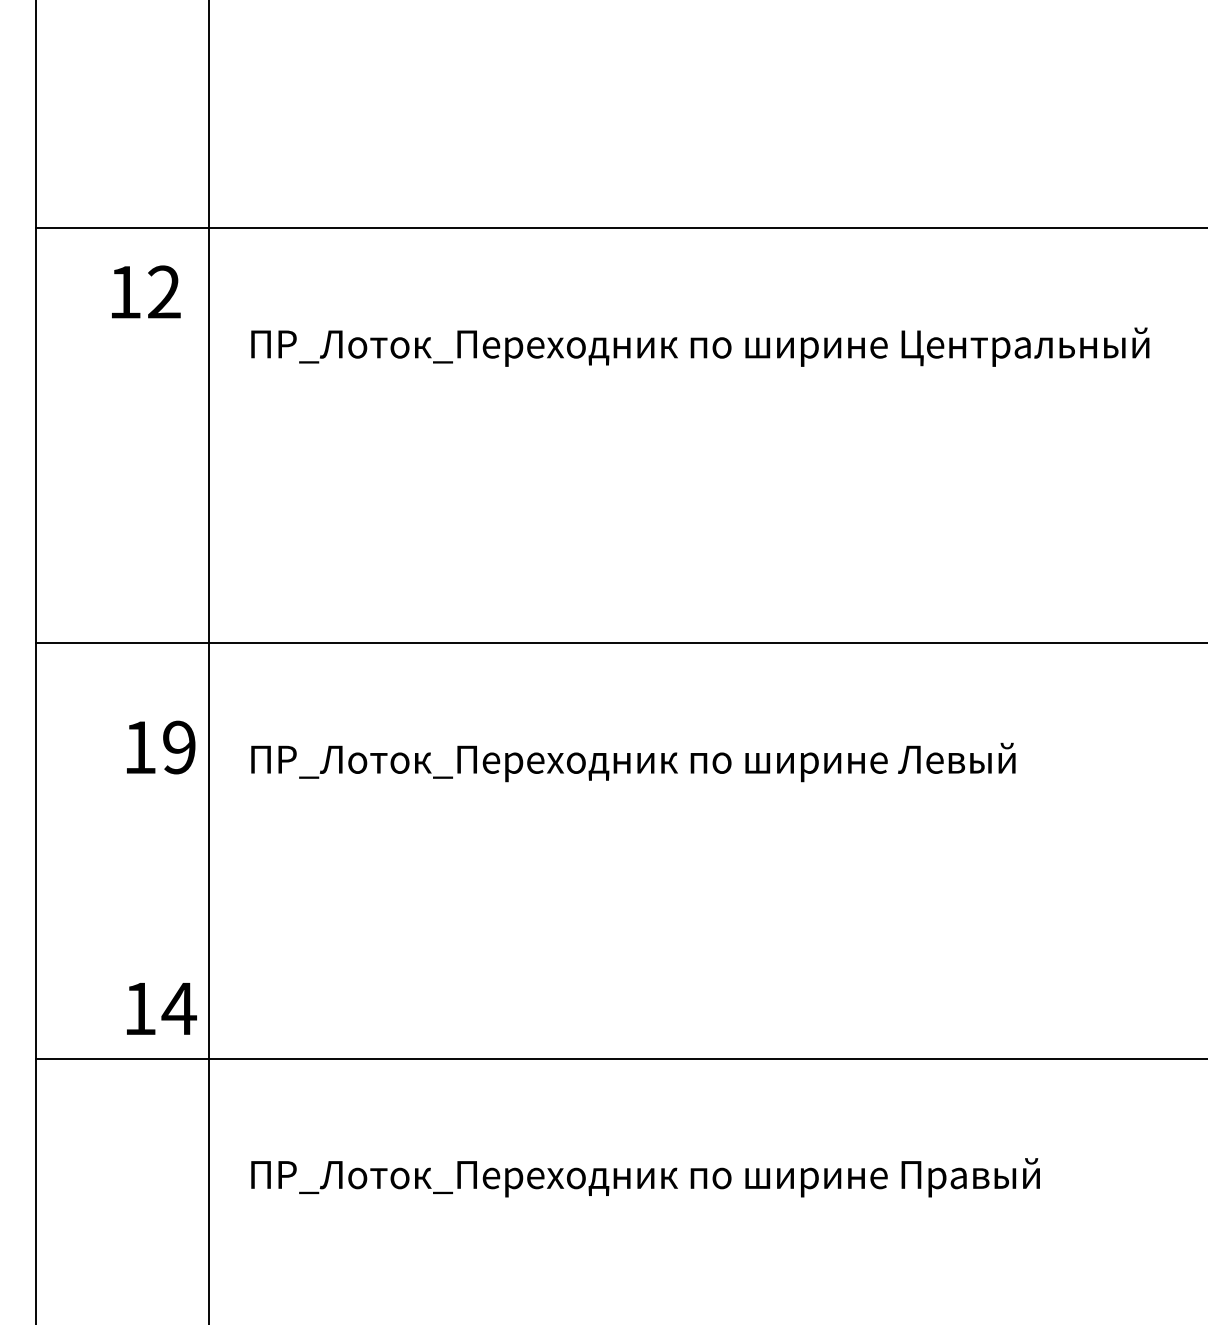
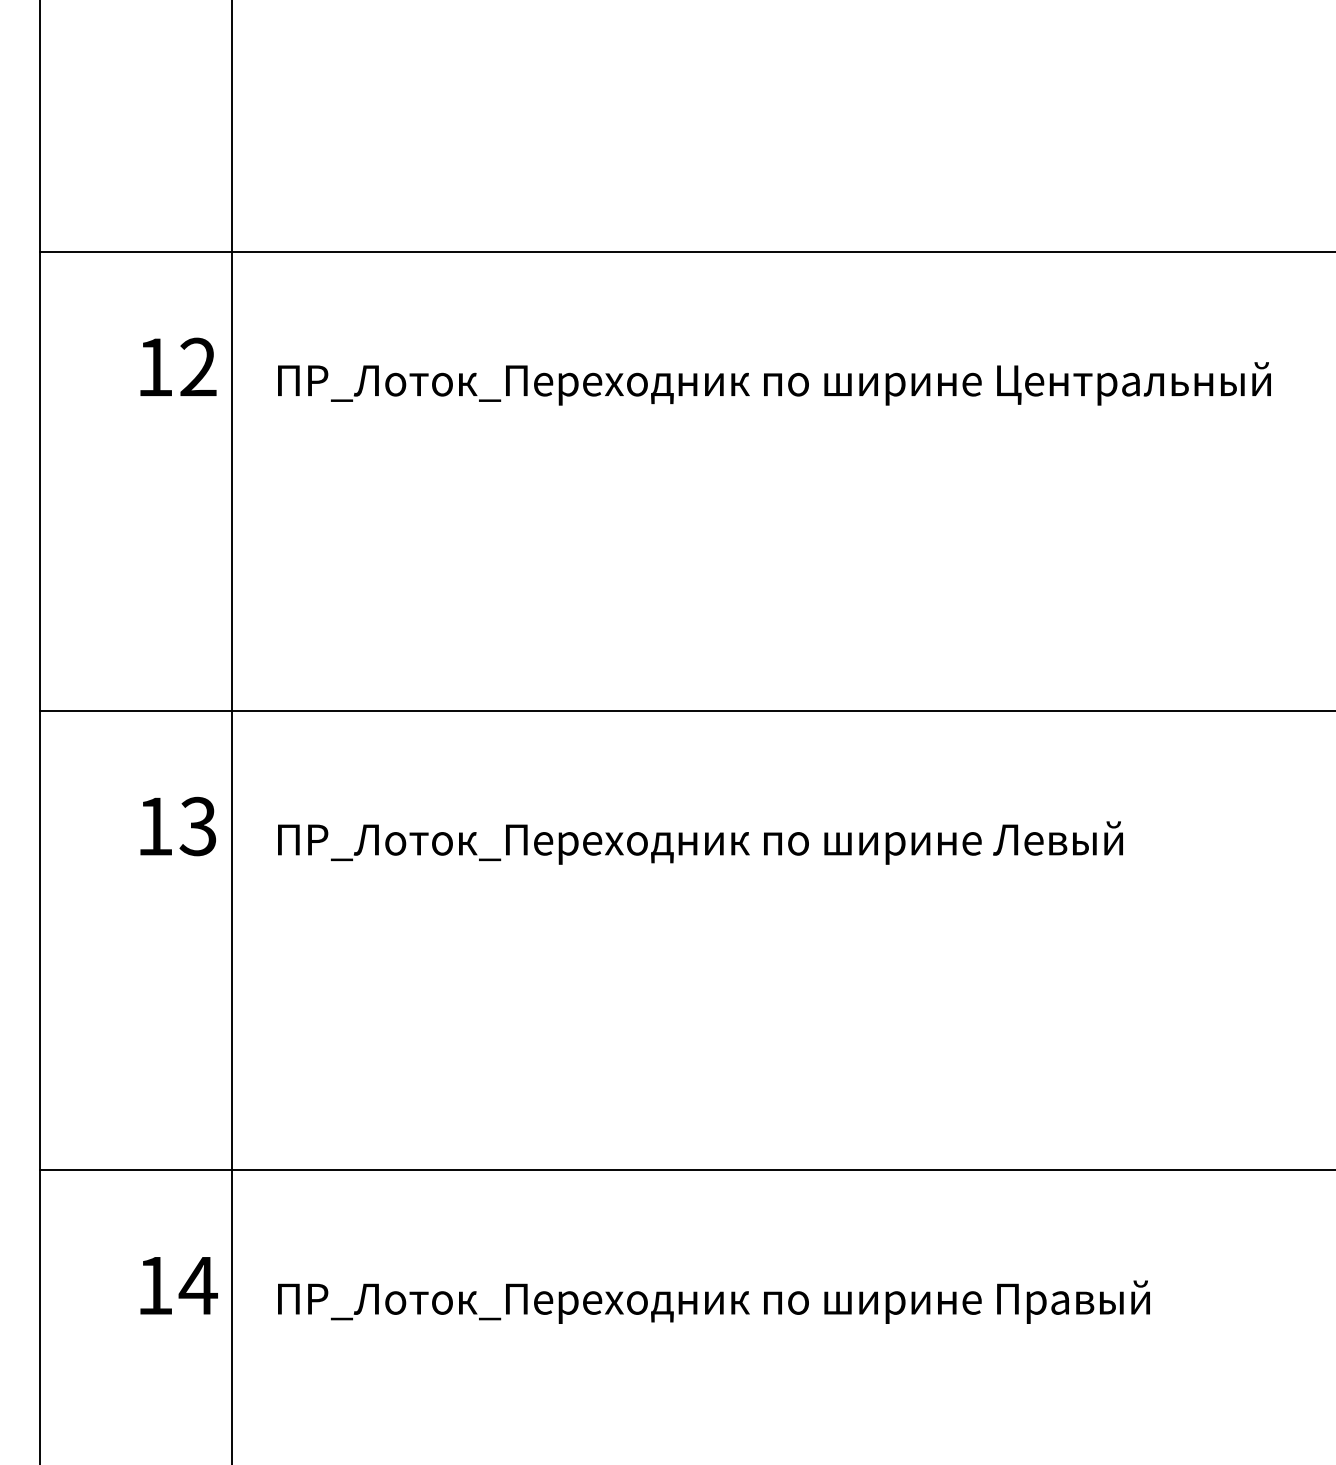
text: (146, 291) -> (178, 366), moved
text: (178, 747) -> (197, 826), 19 -> 13
text: (161, 1008) -> (178, 1285), moved

